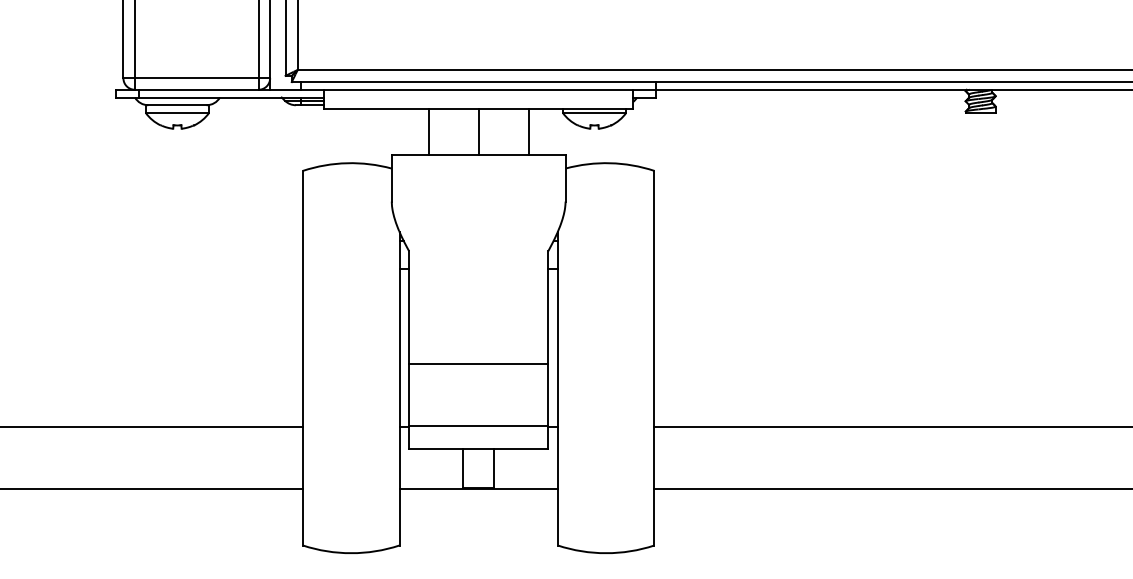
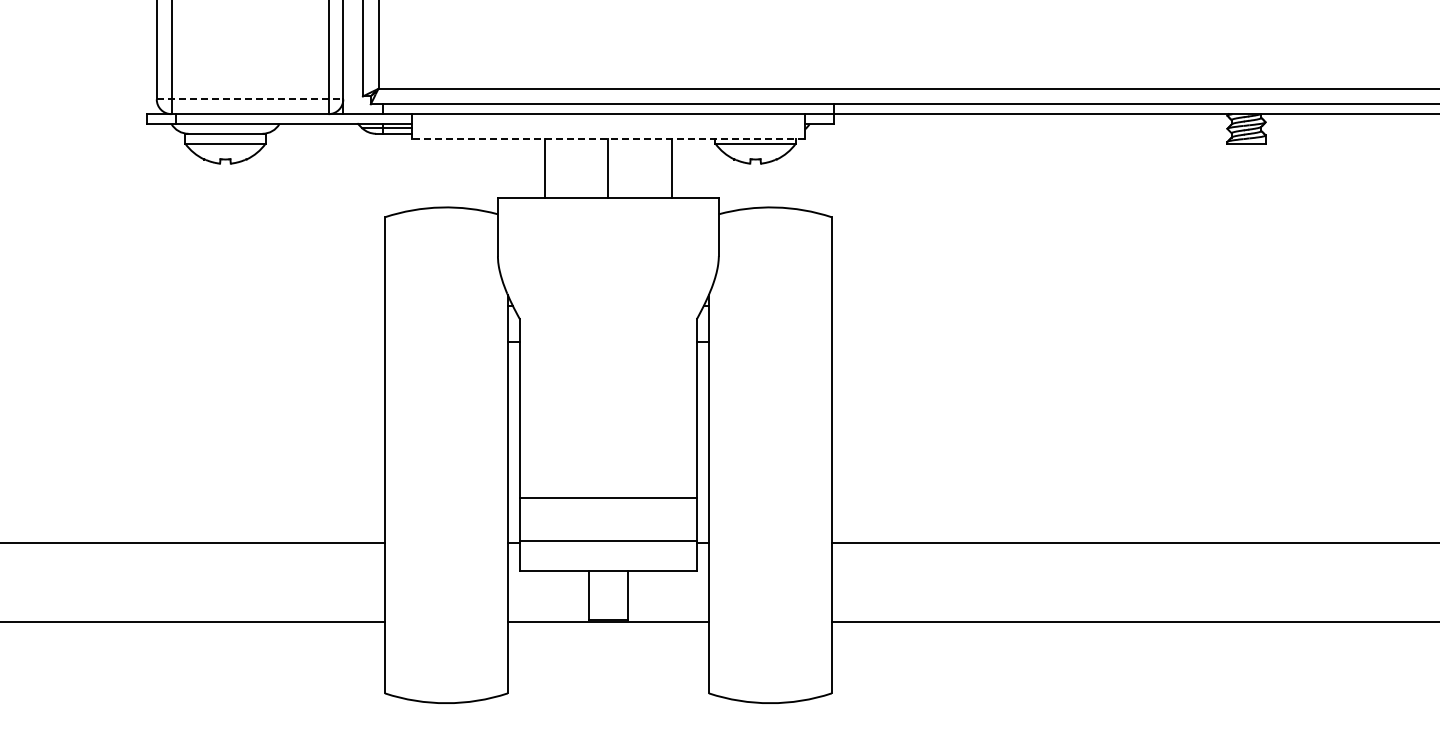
line: (197, 78) -> (250, 99), solid -> dashed
line: (477, 108) -> (607, 138), solid -> dashed
line: (478, 363) -> (608, 497), moved

